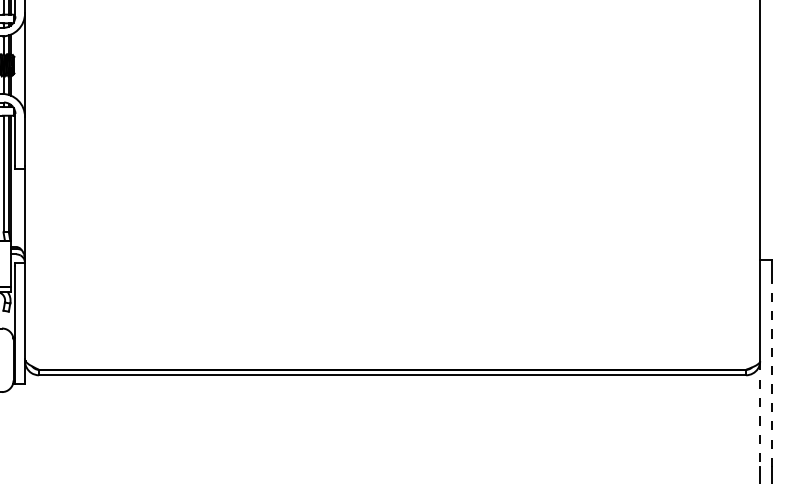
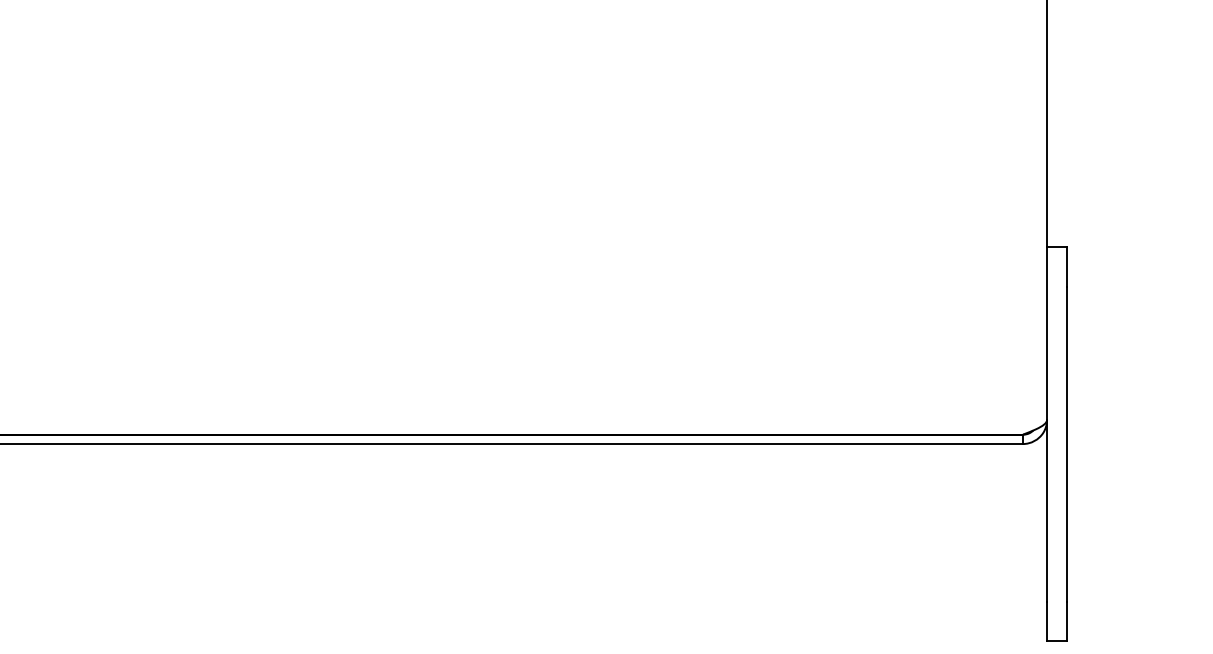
line: (771, 375) -> (1066, 444), dashed -> solid
line: (760, 414) -> (1047, 511), dashed -> solid

